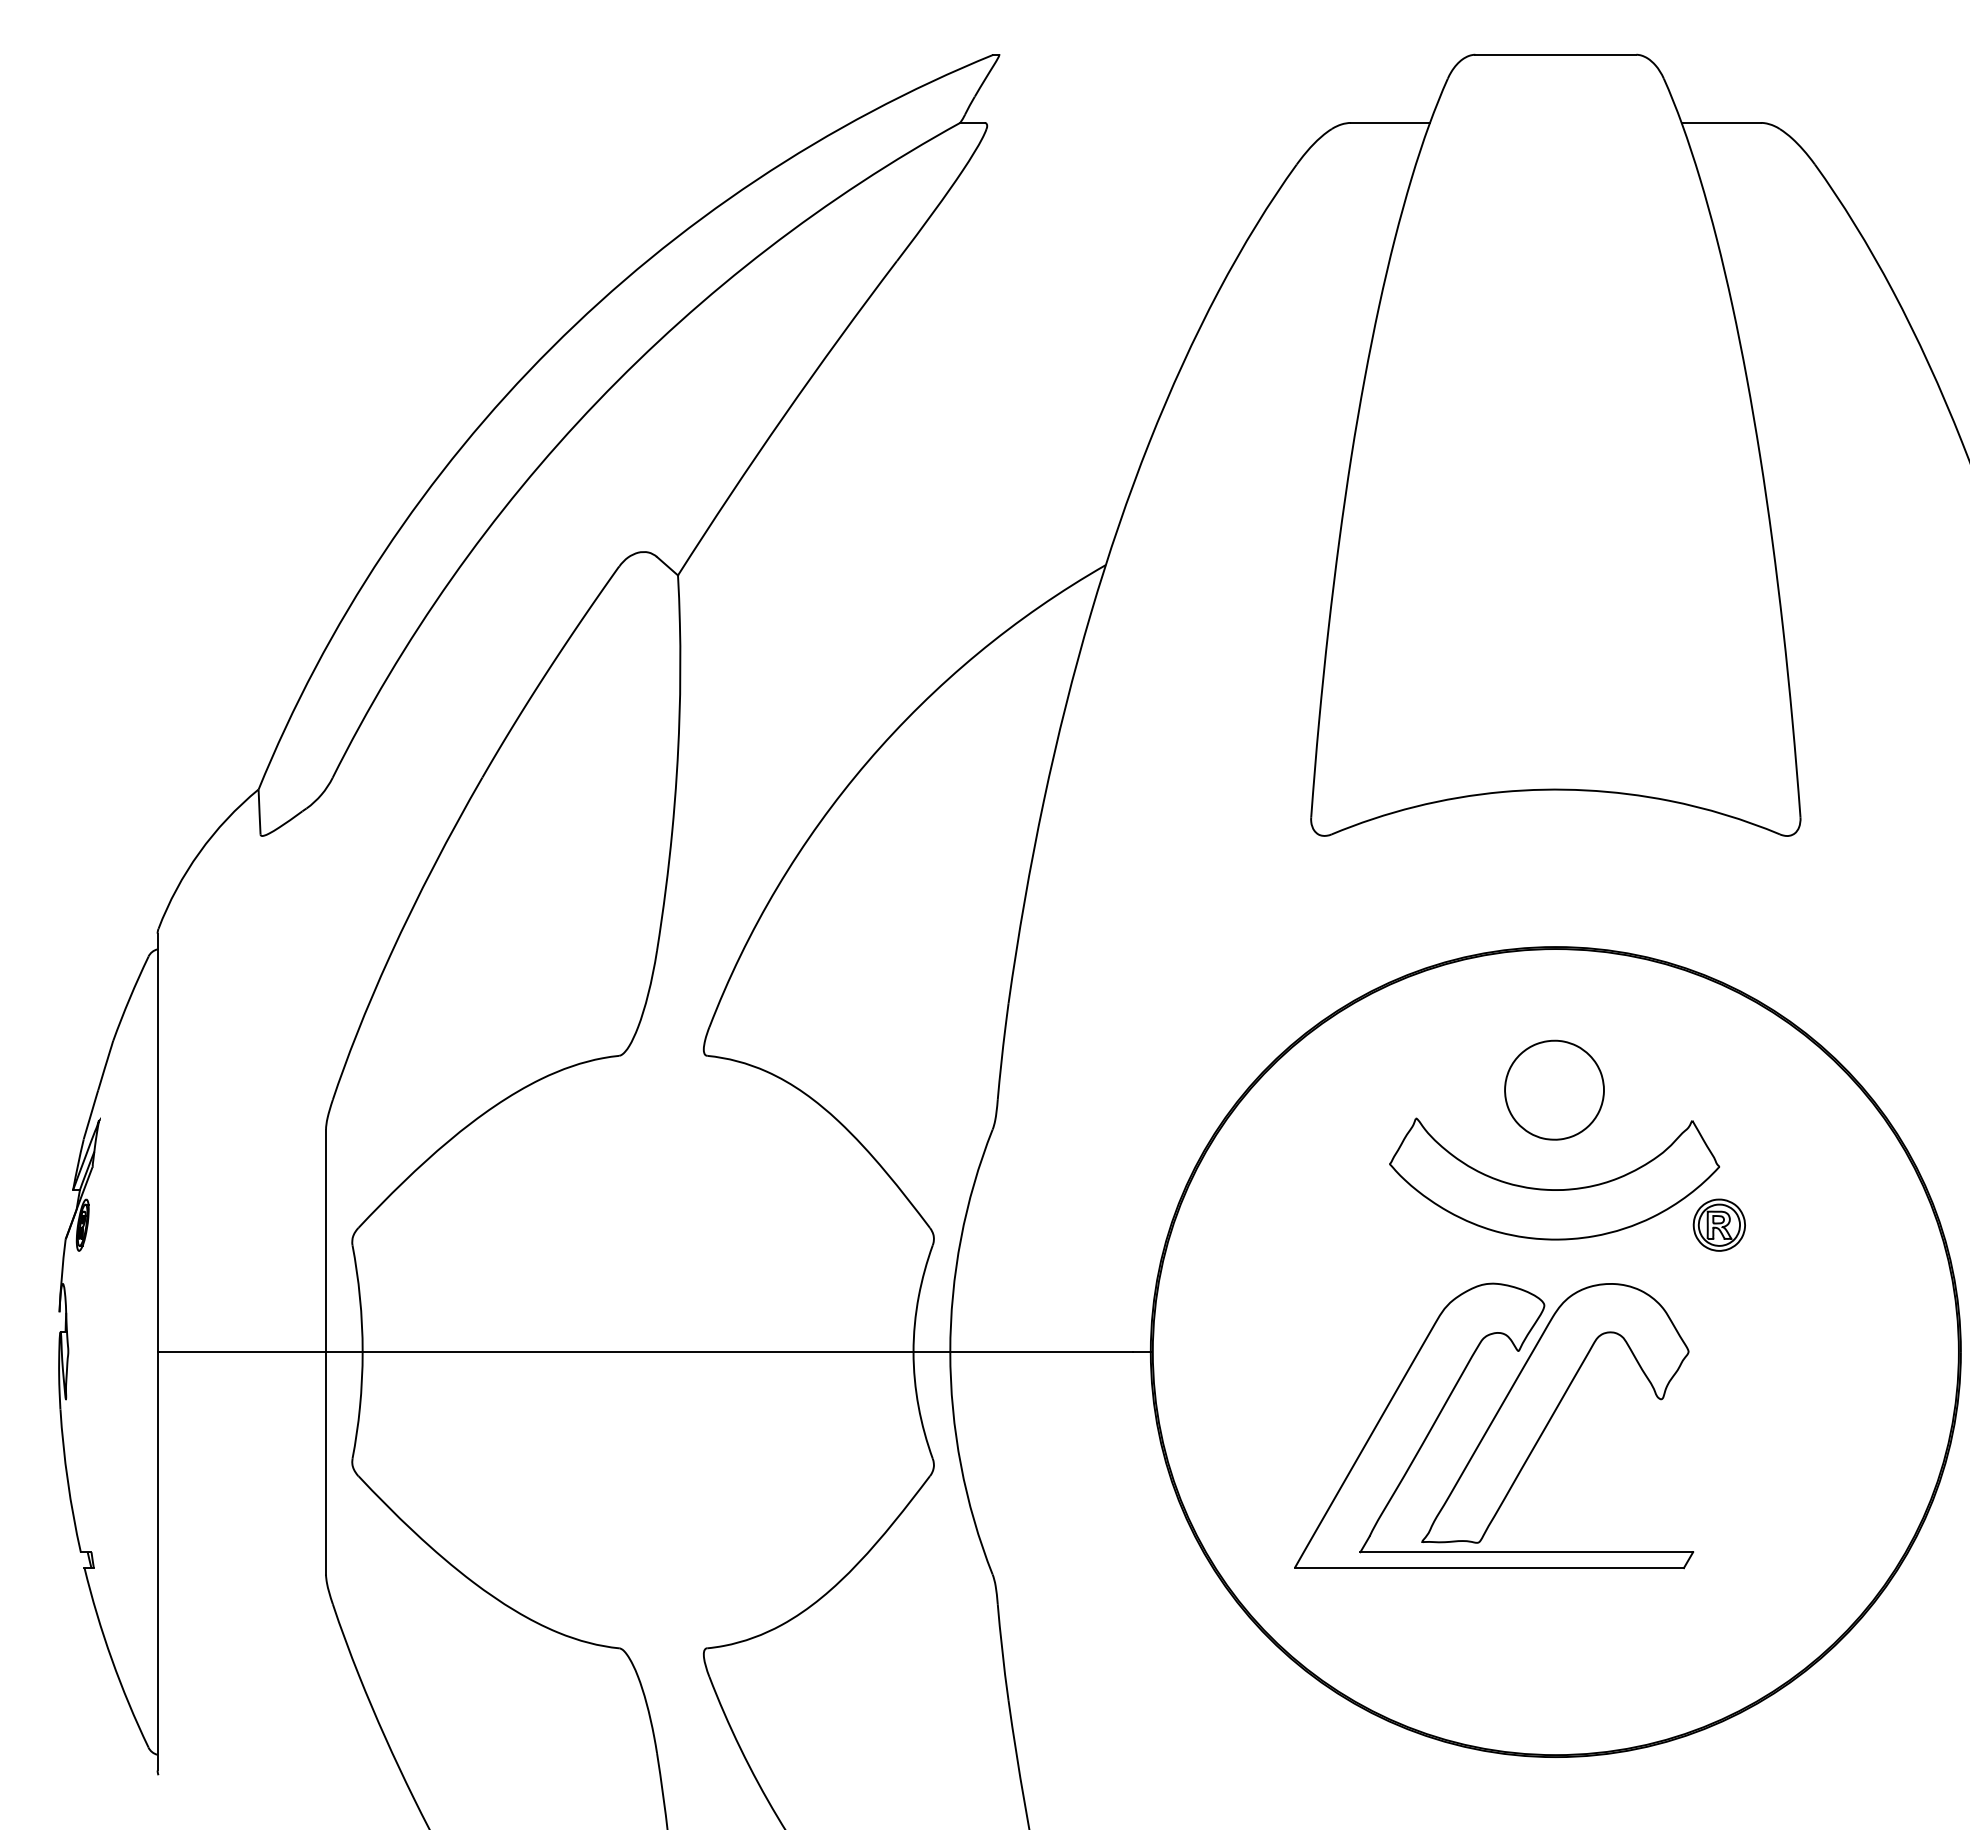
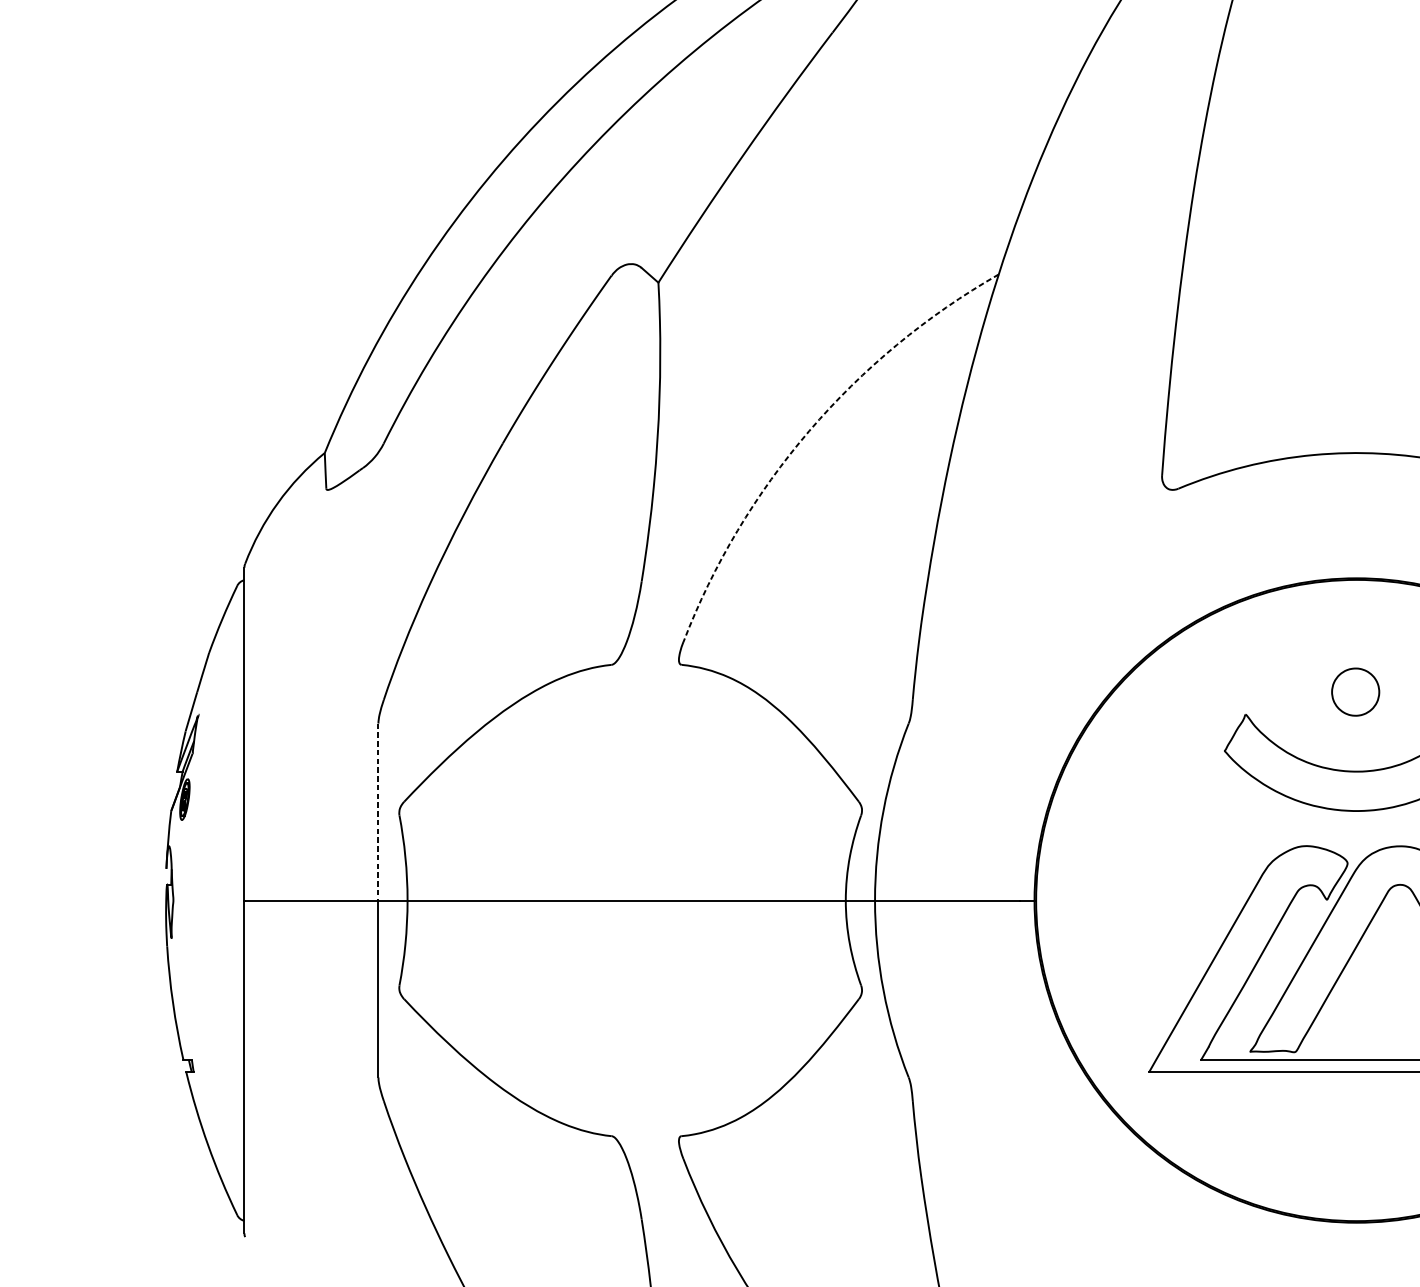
arc: (867, 761) -> (809, 430), solid -> dashed
part: (1554, 1089) -> (1355, 691), size x0.6
line: (326, 1241) -> (378, 812), solid -> dashed

